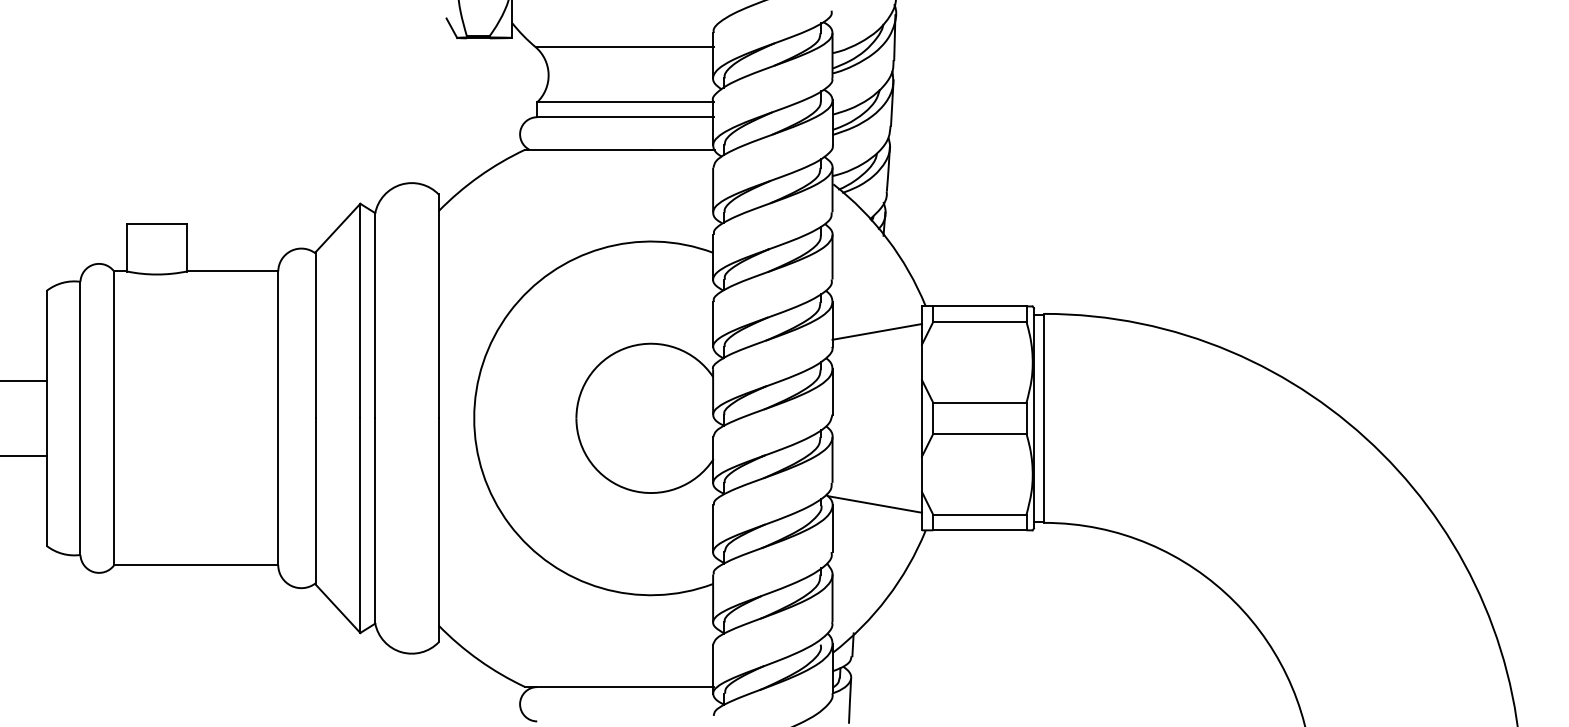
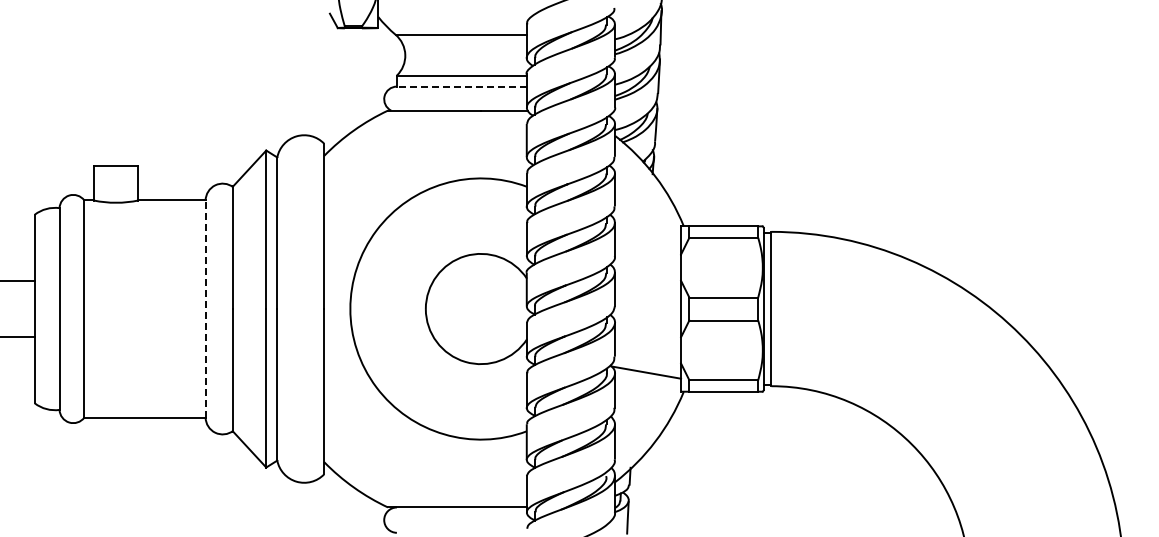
line: (624, 117) -> (461, 86), solid -> dashed
line: (876, 332) -> (647, 245), removed
line: (278, 419) -> (205, 309), solid -> dashed

